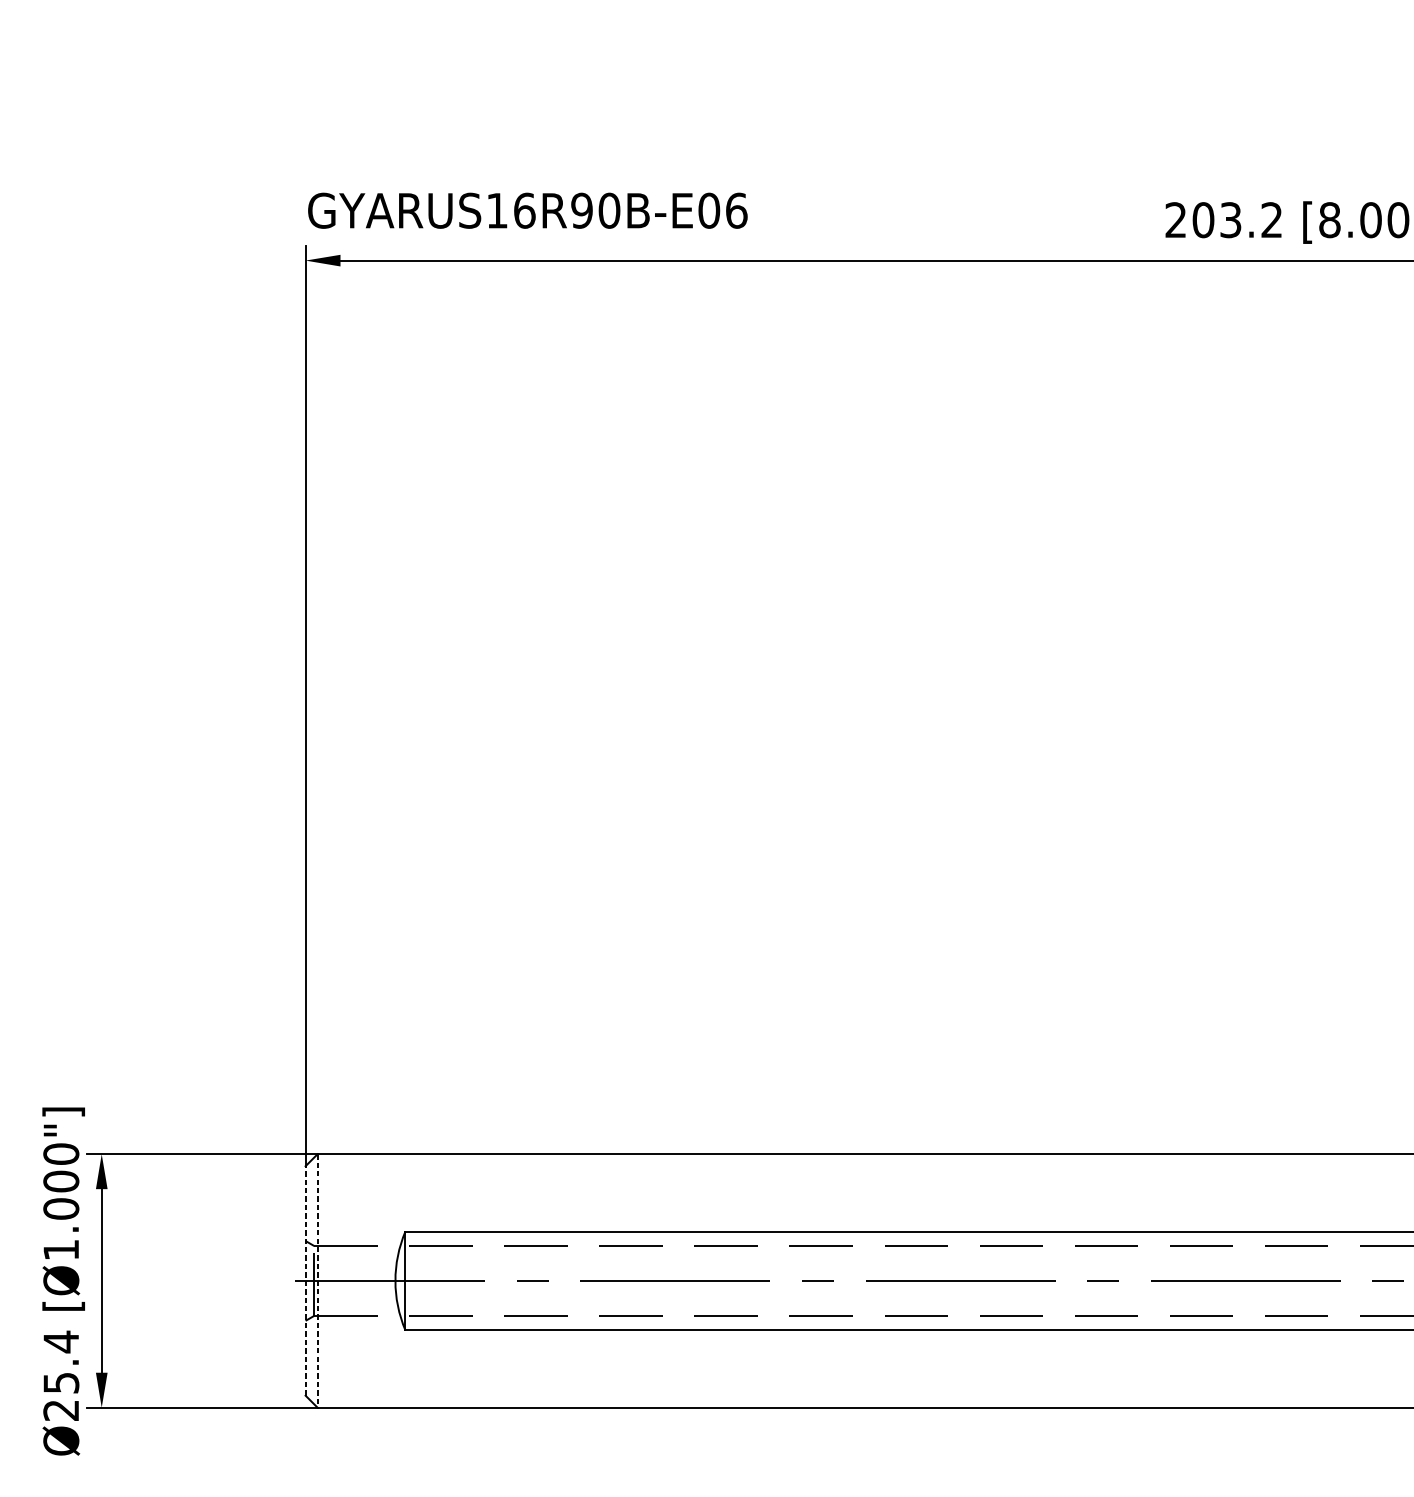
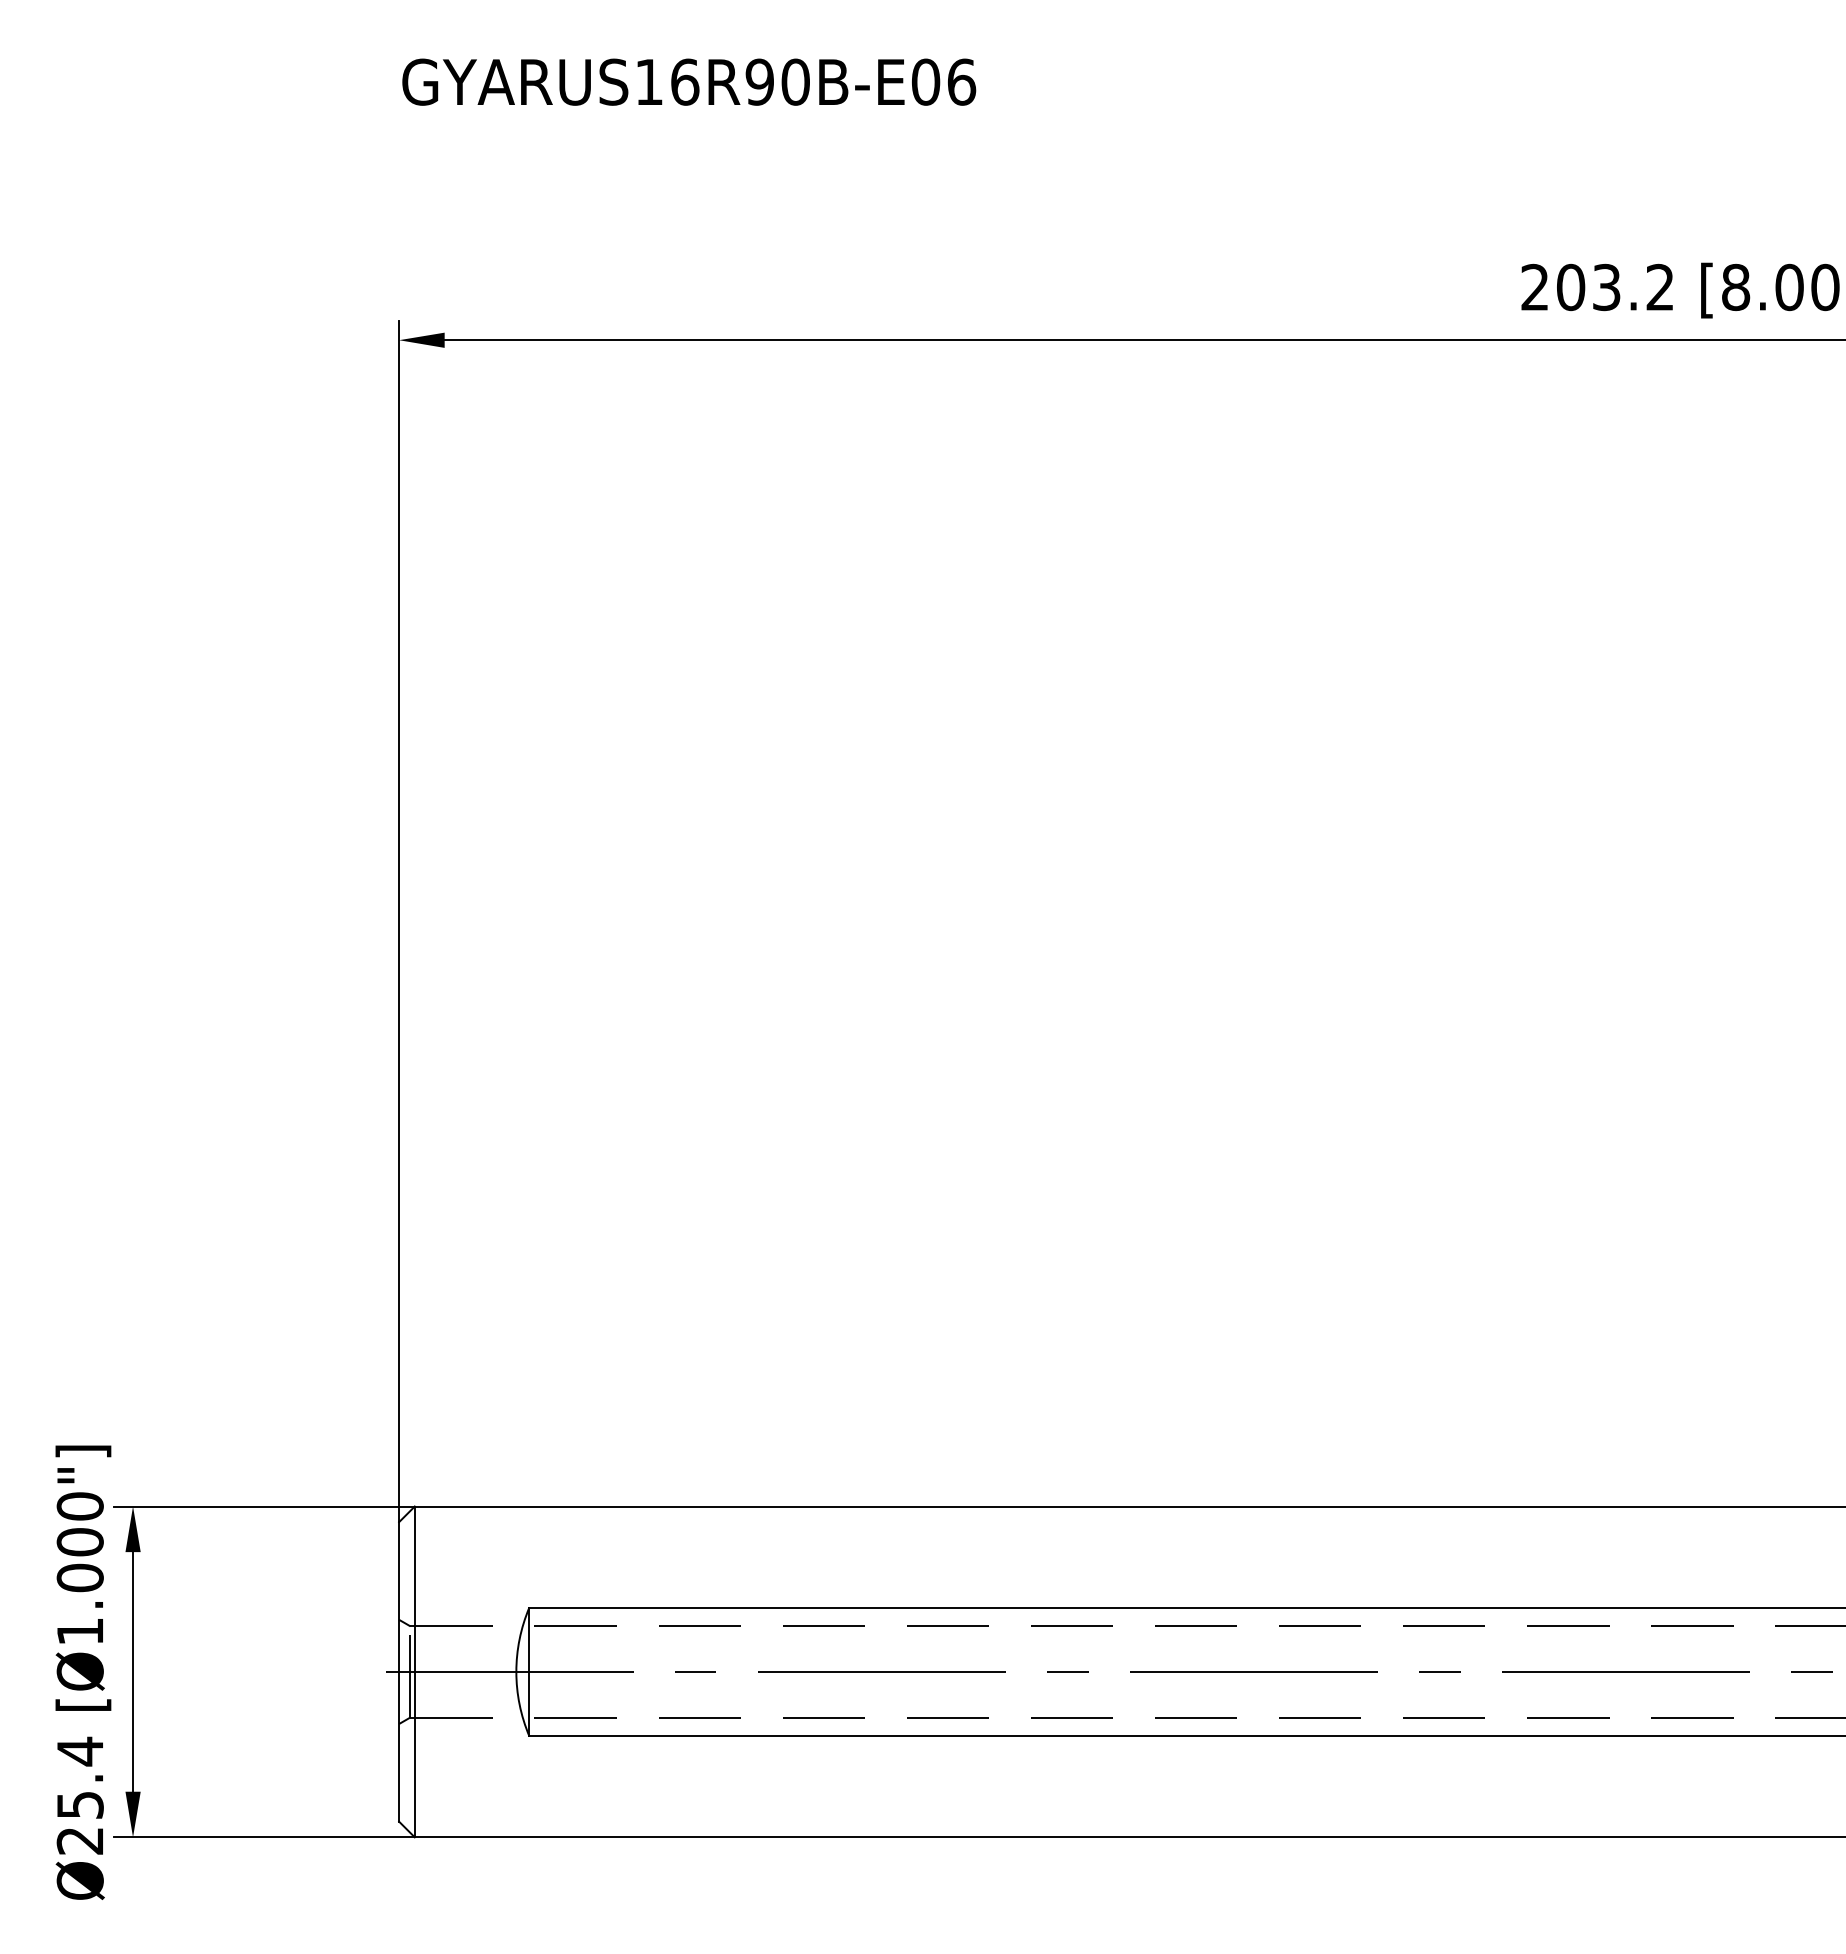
text: (528, 210) -> (689, 81), moved
line: (305, 1280) -> (399, 1671), dashed -> solid
line: (317, 1281) -> (414, 1672), dashed -> solid

